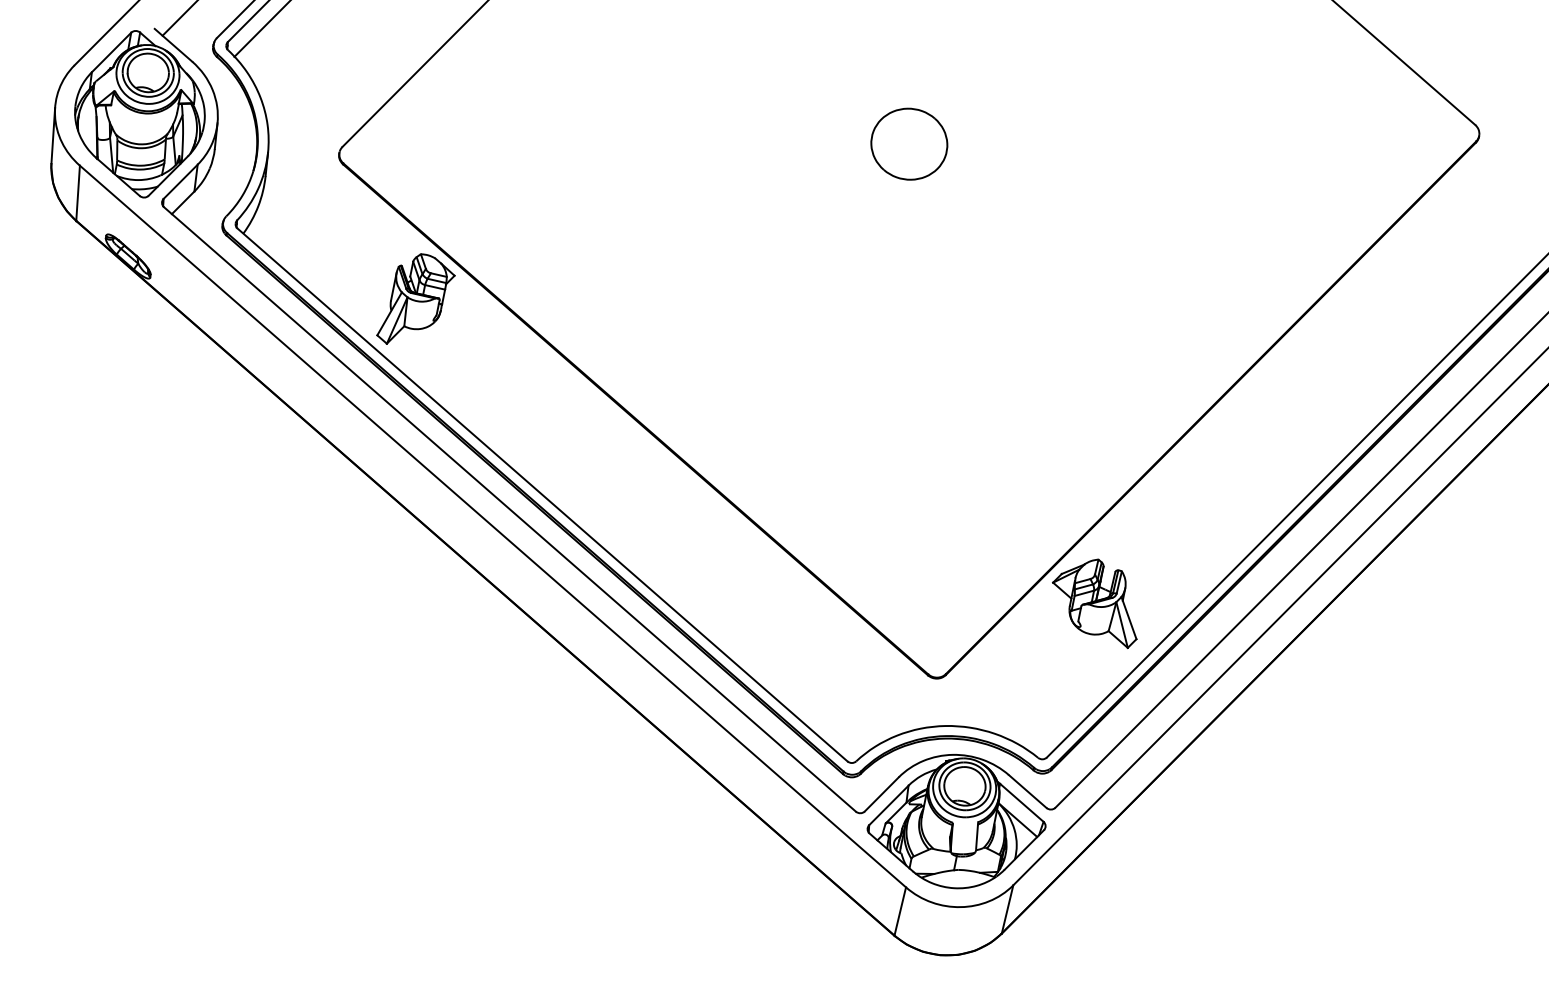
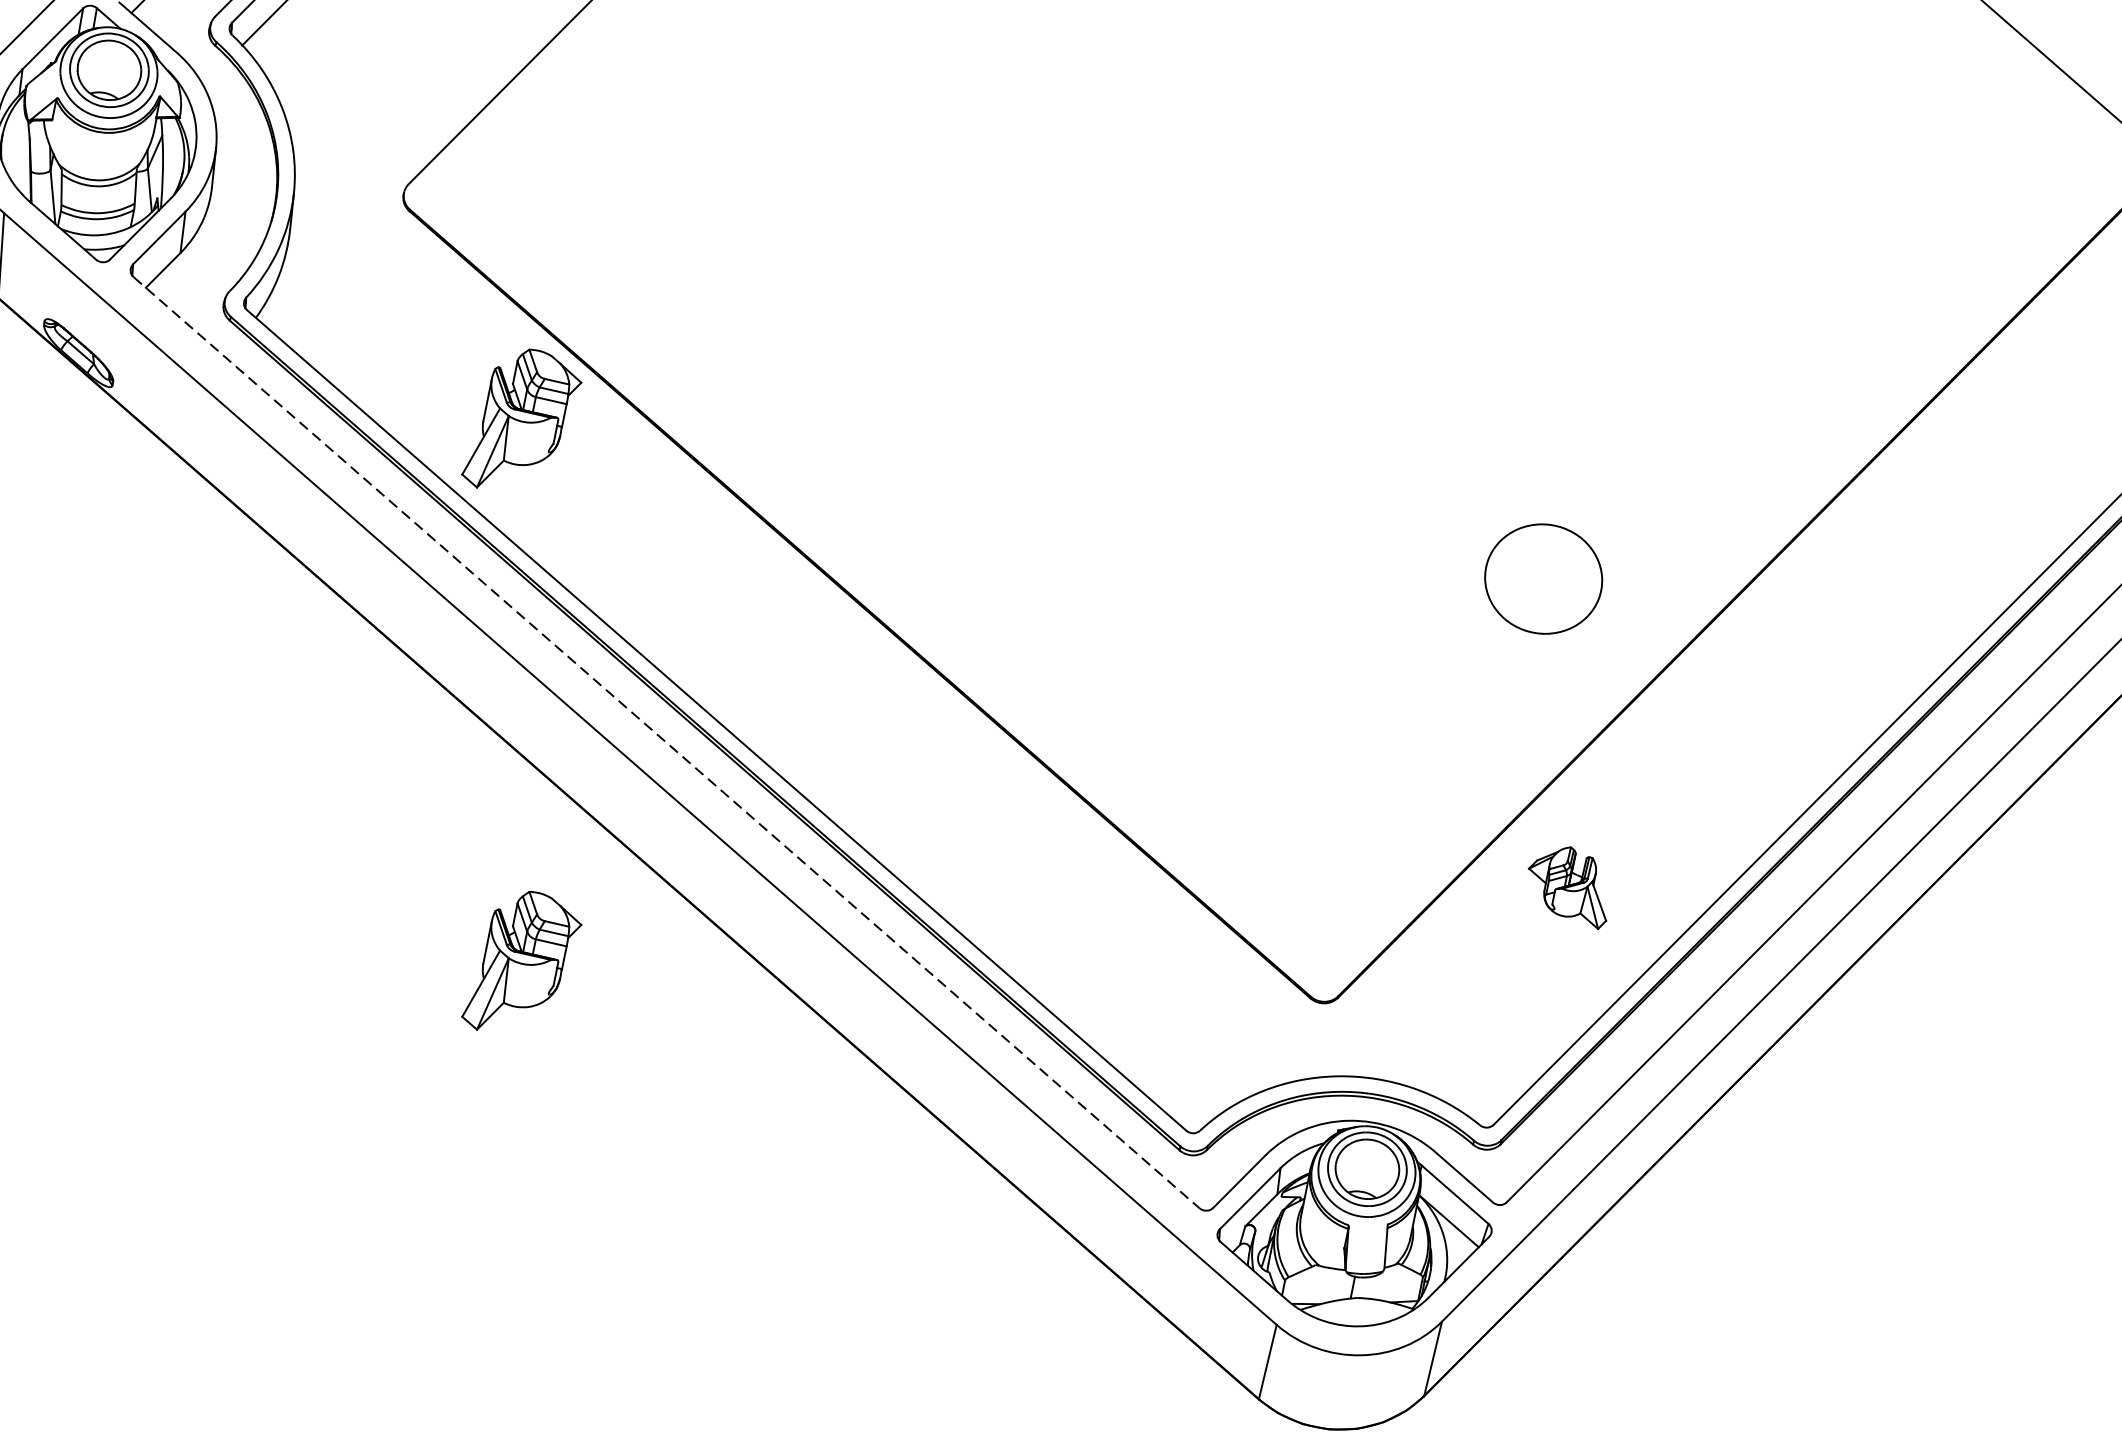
part: (909, 143) -> (1543, 577), moved
line: (510, 509) -> (667, 742), solid -> dashed
part: (1094, 603) -> (1566, 887), size x0.6
part: (415, 650) -> (521, 960), added

